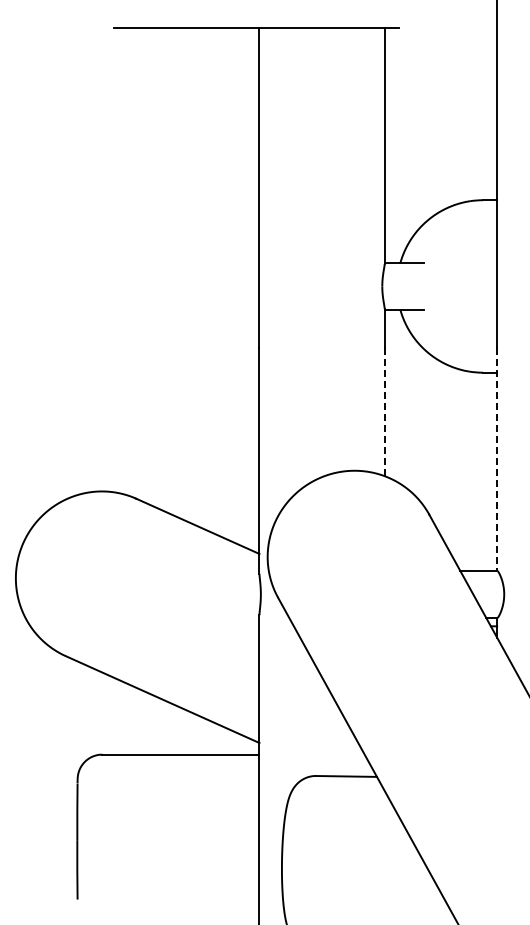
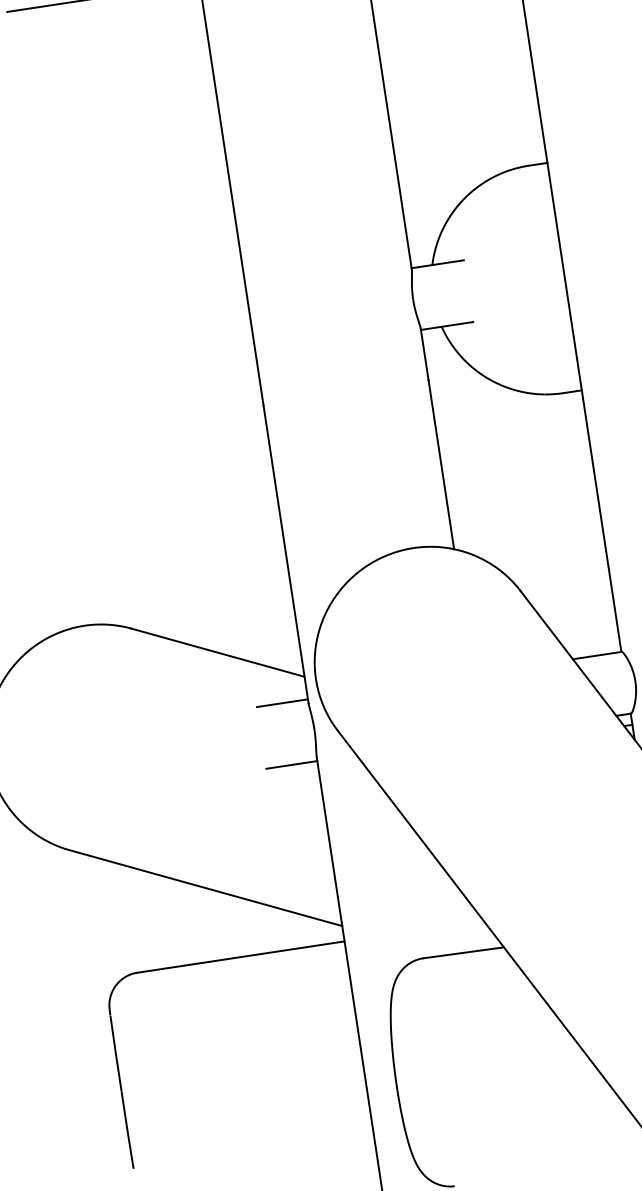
line: (384, 411) -> (441, 463), dashed -> solid
line: (497, 460) -> (599, 506), dashed -> solid
line: (239, 571) -> (281, 703), added
line: (239, 617) -> (290, 764), added

